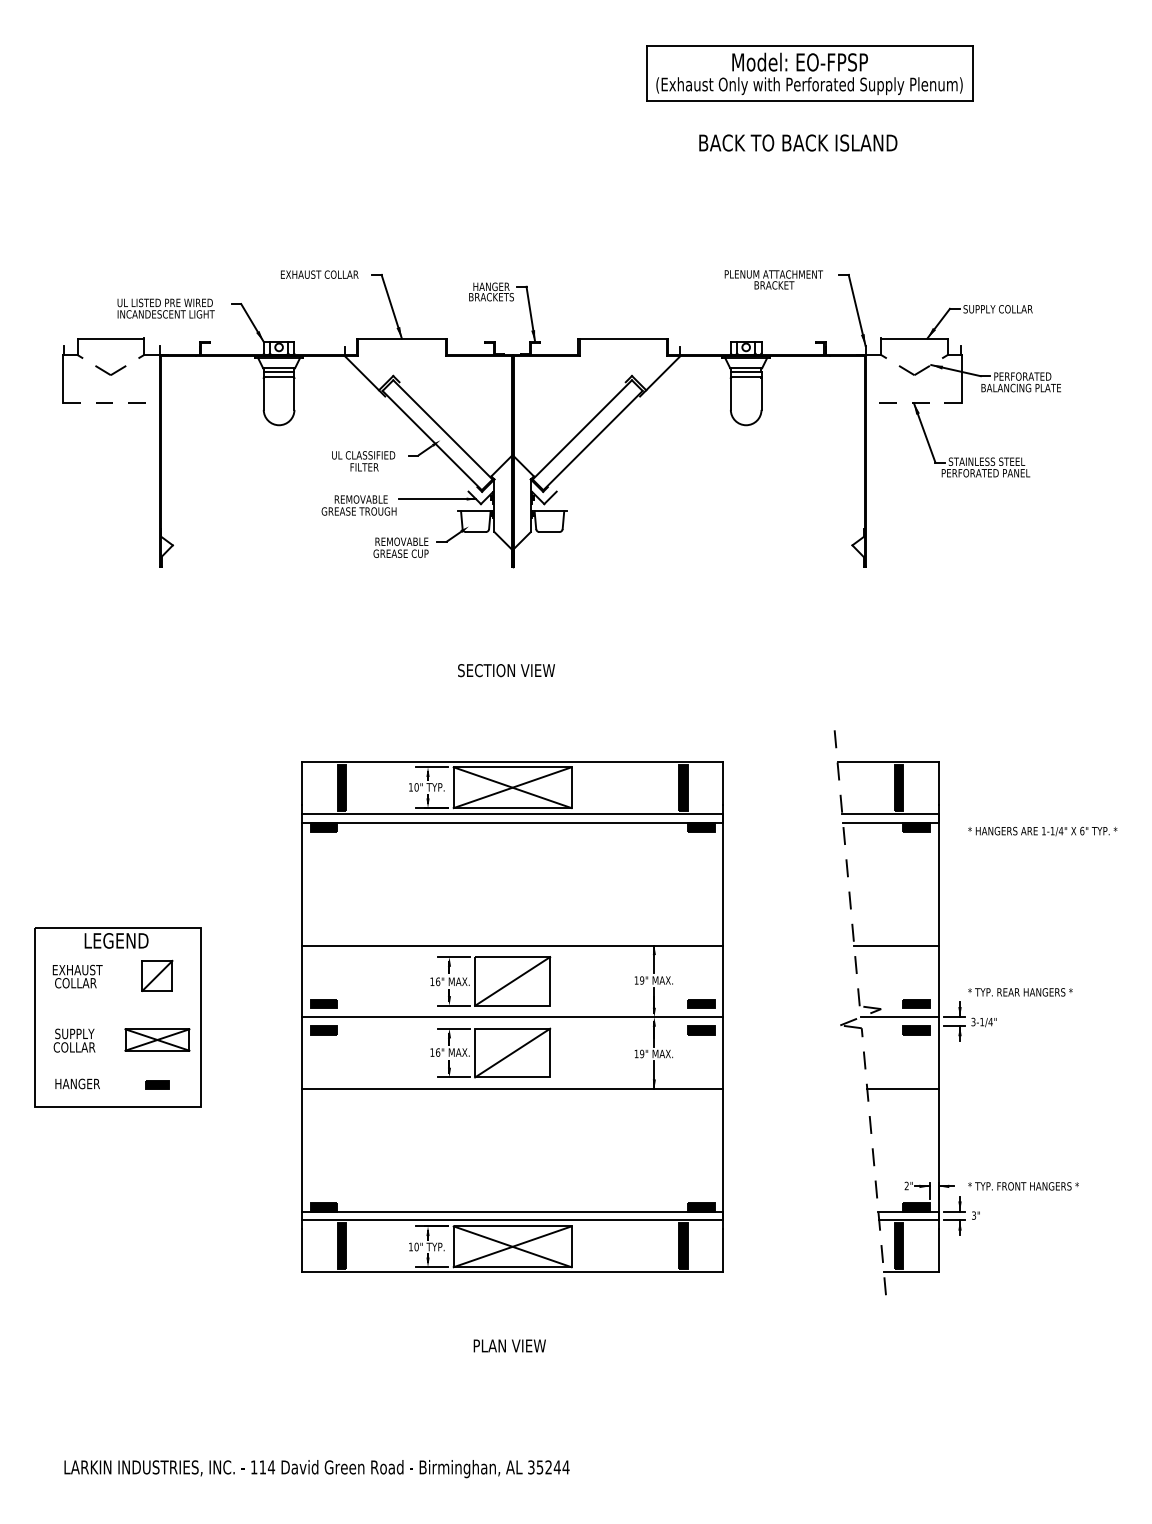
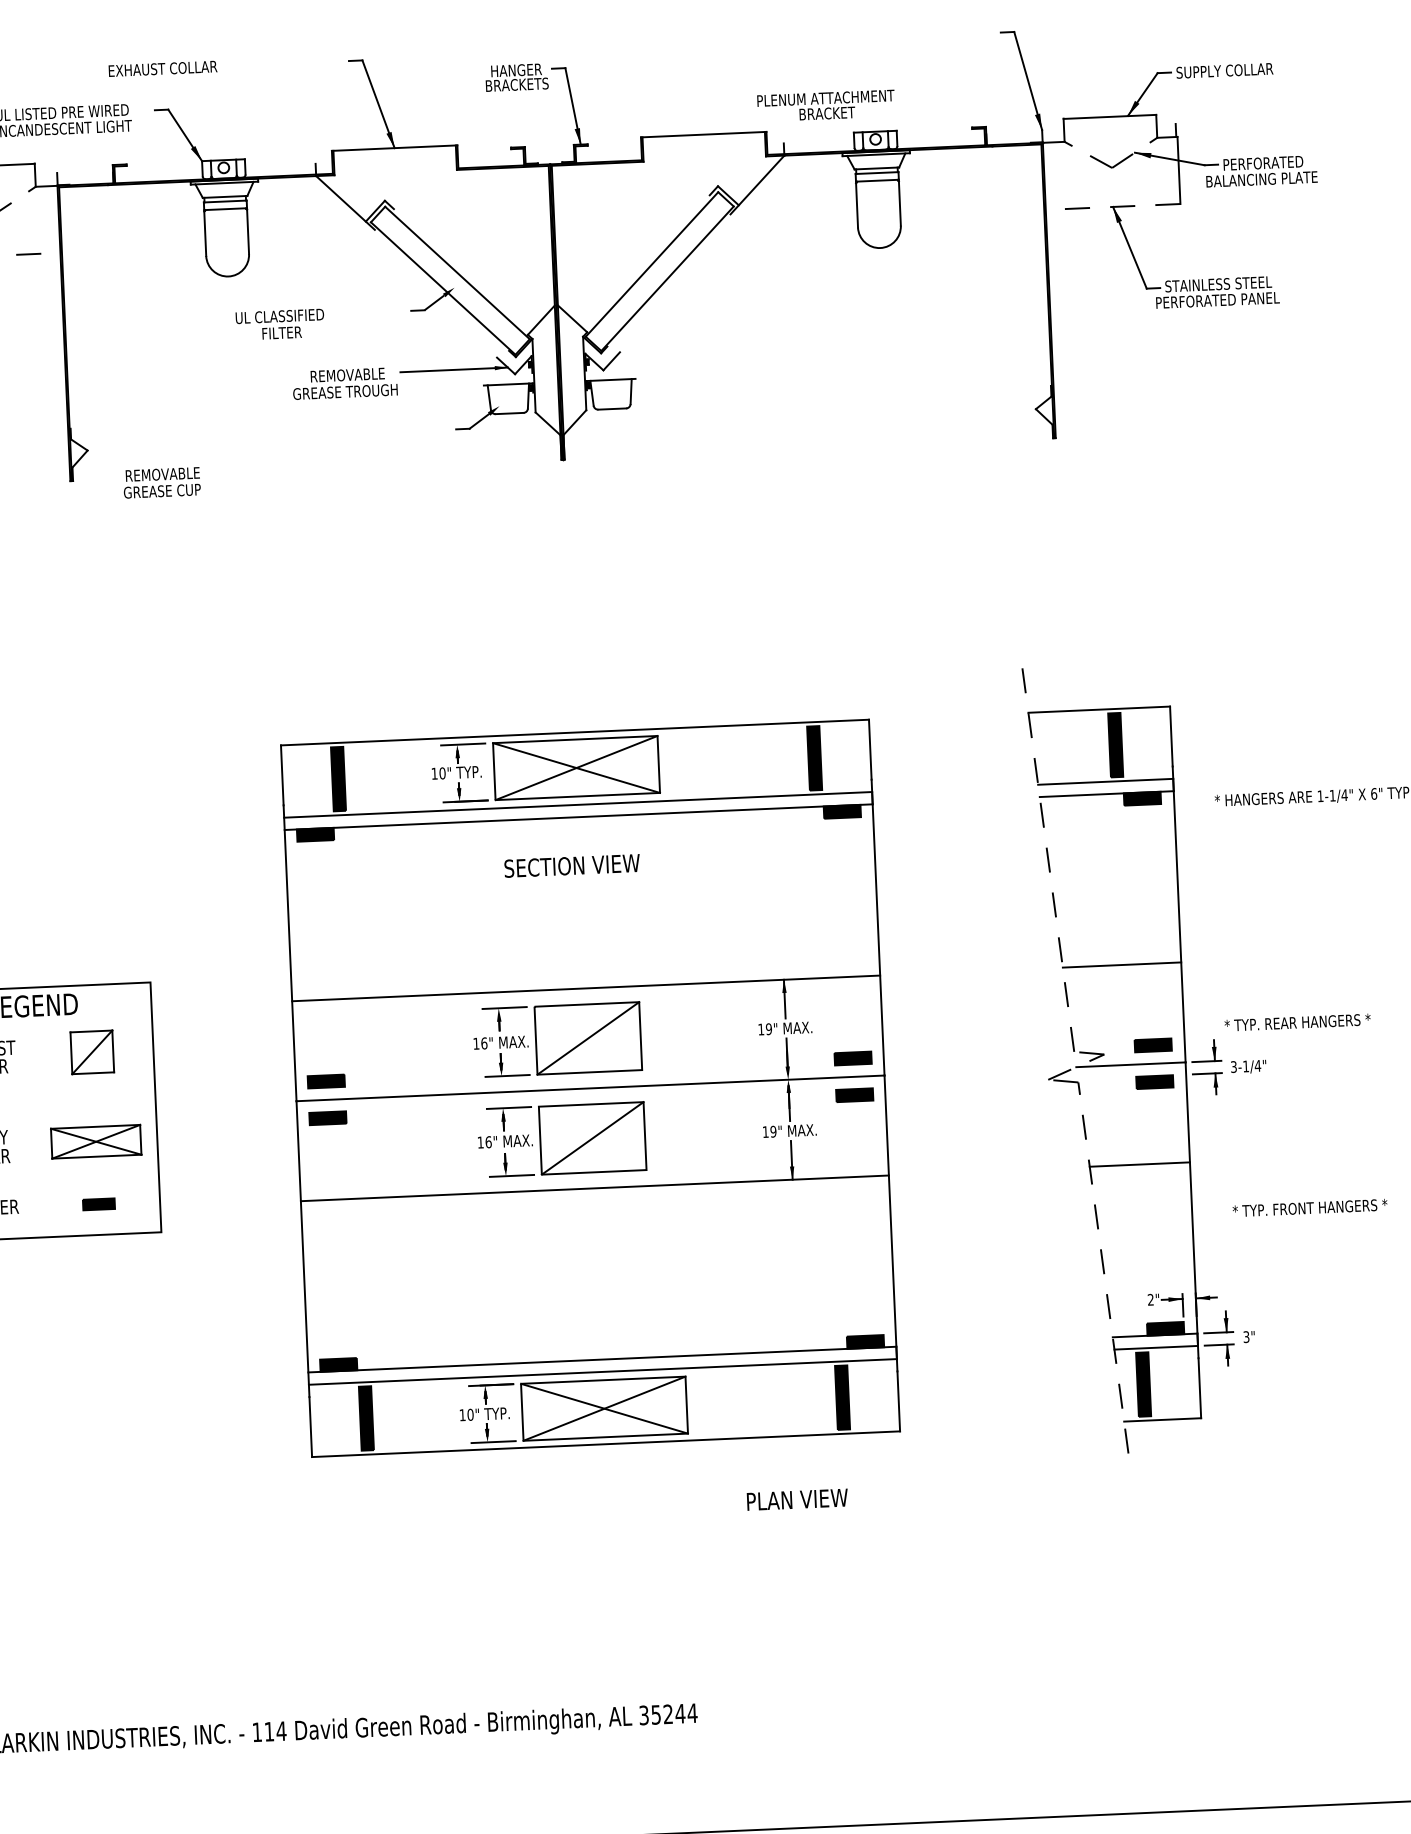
text: (319, 274) -> (162, 68), moved
text: (773, 279) -> (825, 105), moved
text: (363, 461) -> (280, 324), moved
text: (400, 547) -> (161, 482), moved
text: (506, 670) -> (572, 865), moved
text: (1023, 1186) -> (1310, 1208), moved
text: (509, 1345) -> (797, 1499), moved

